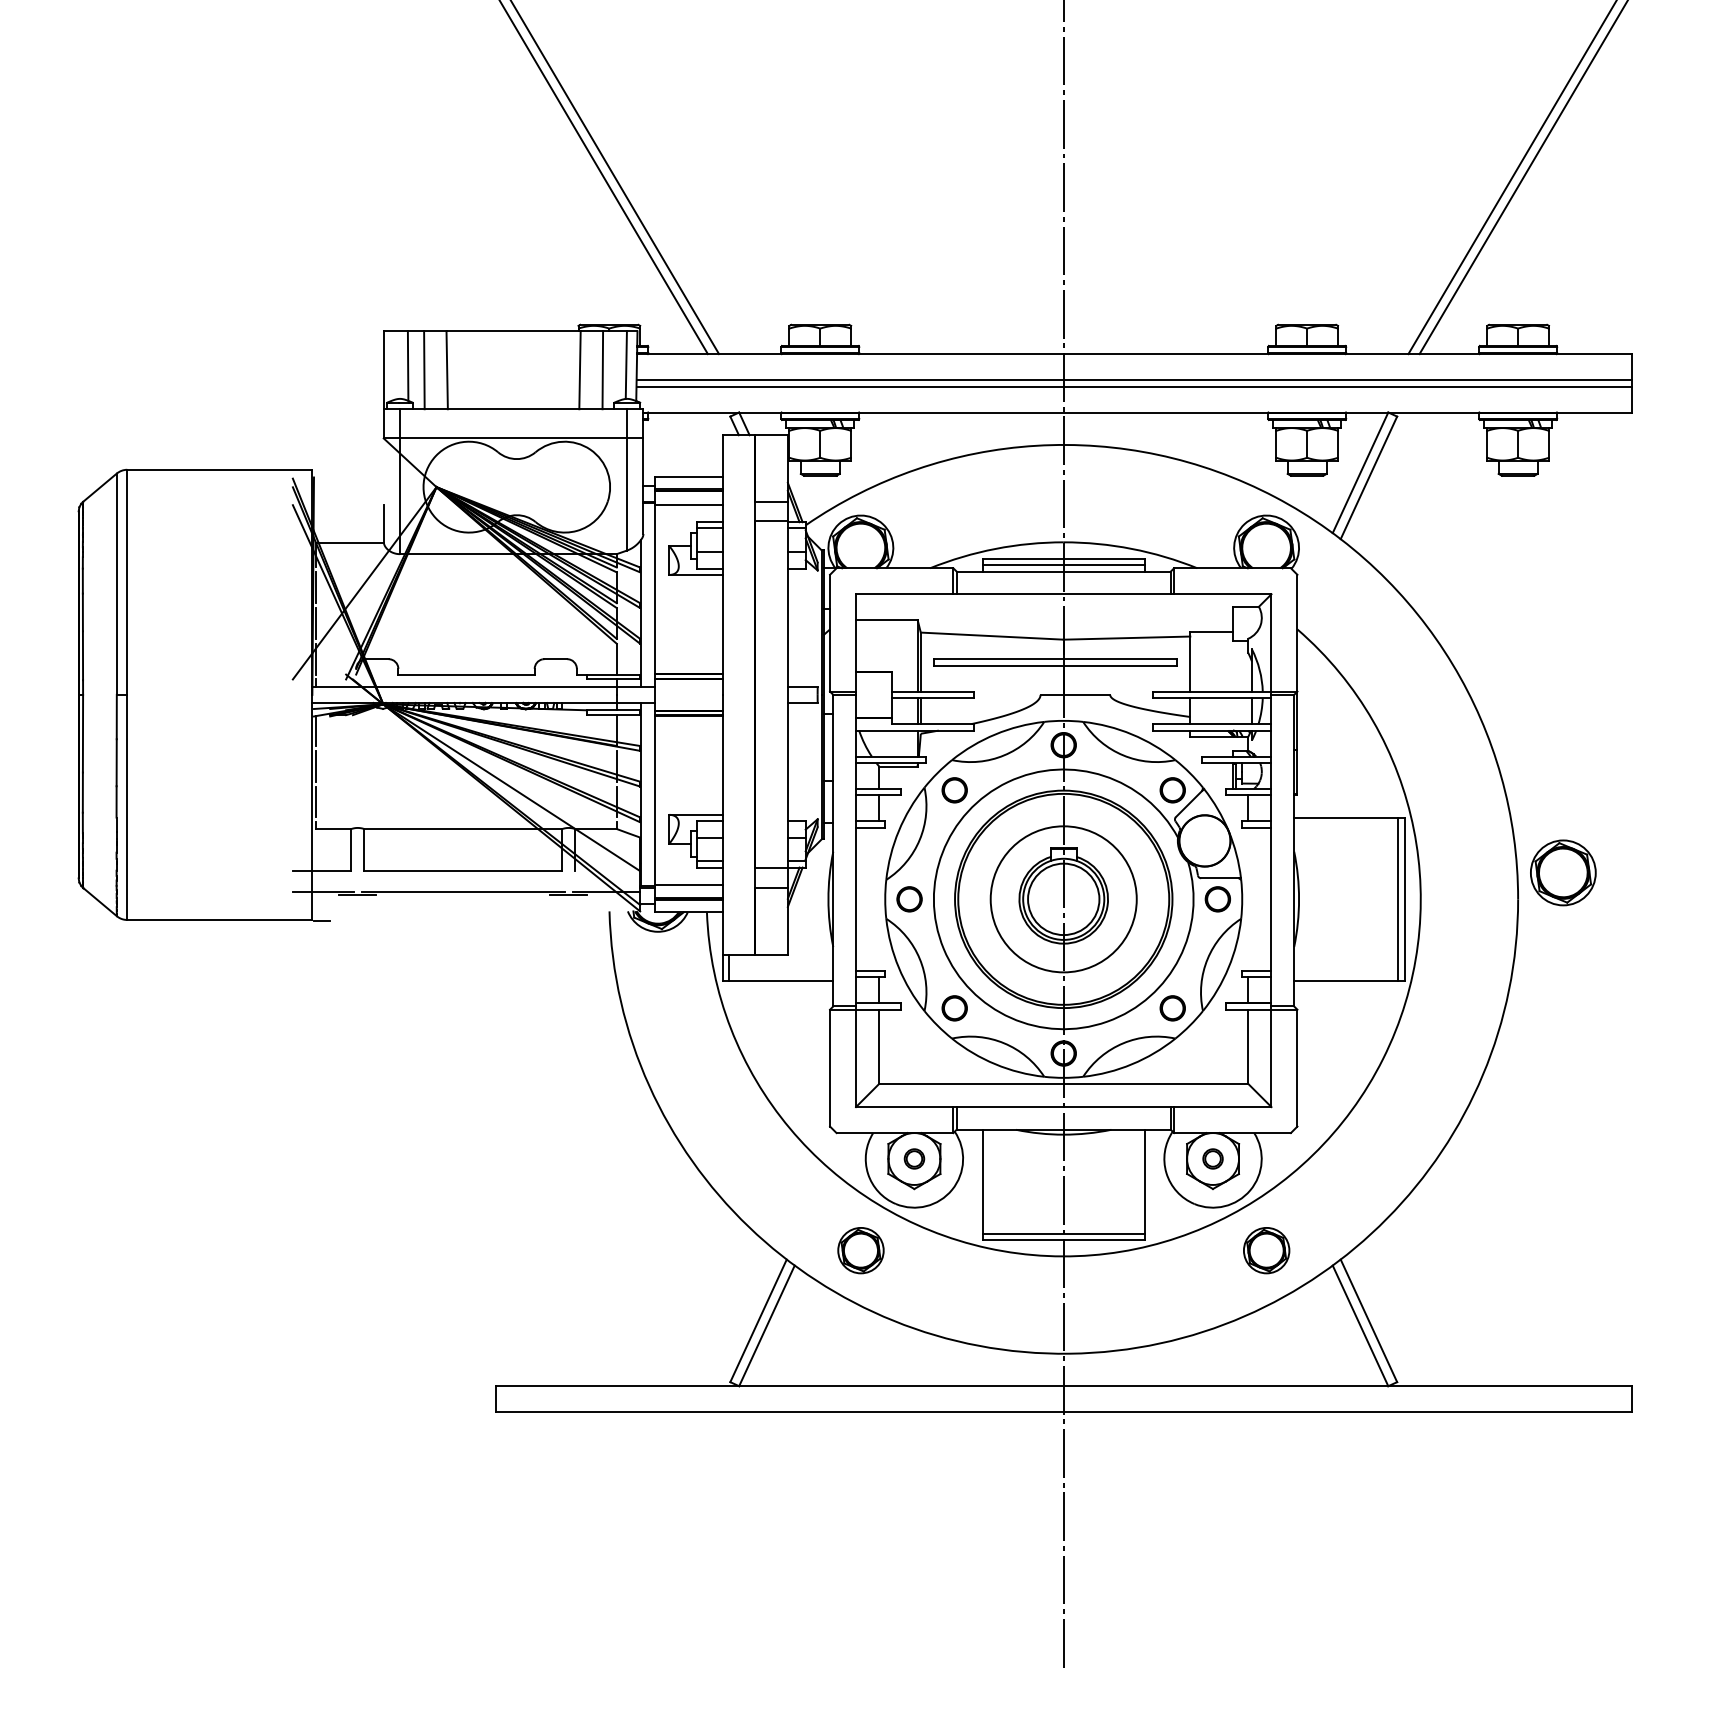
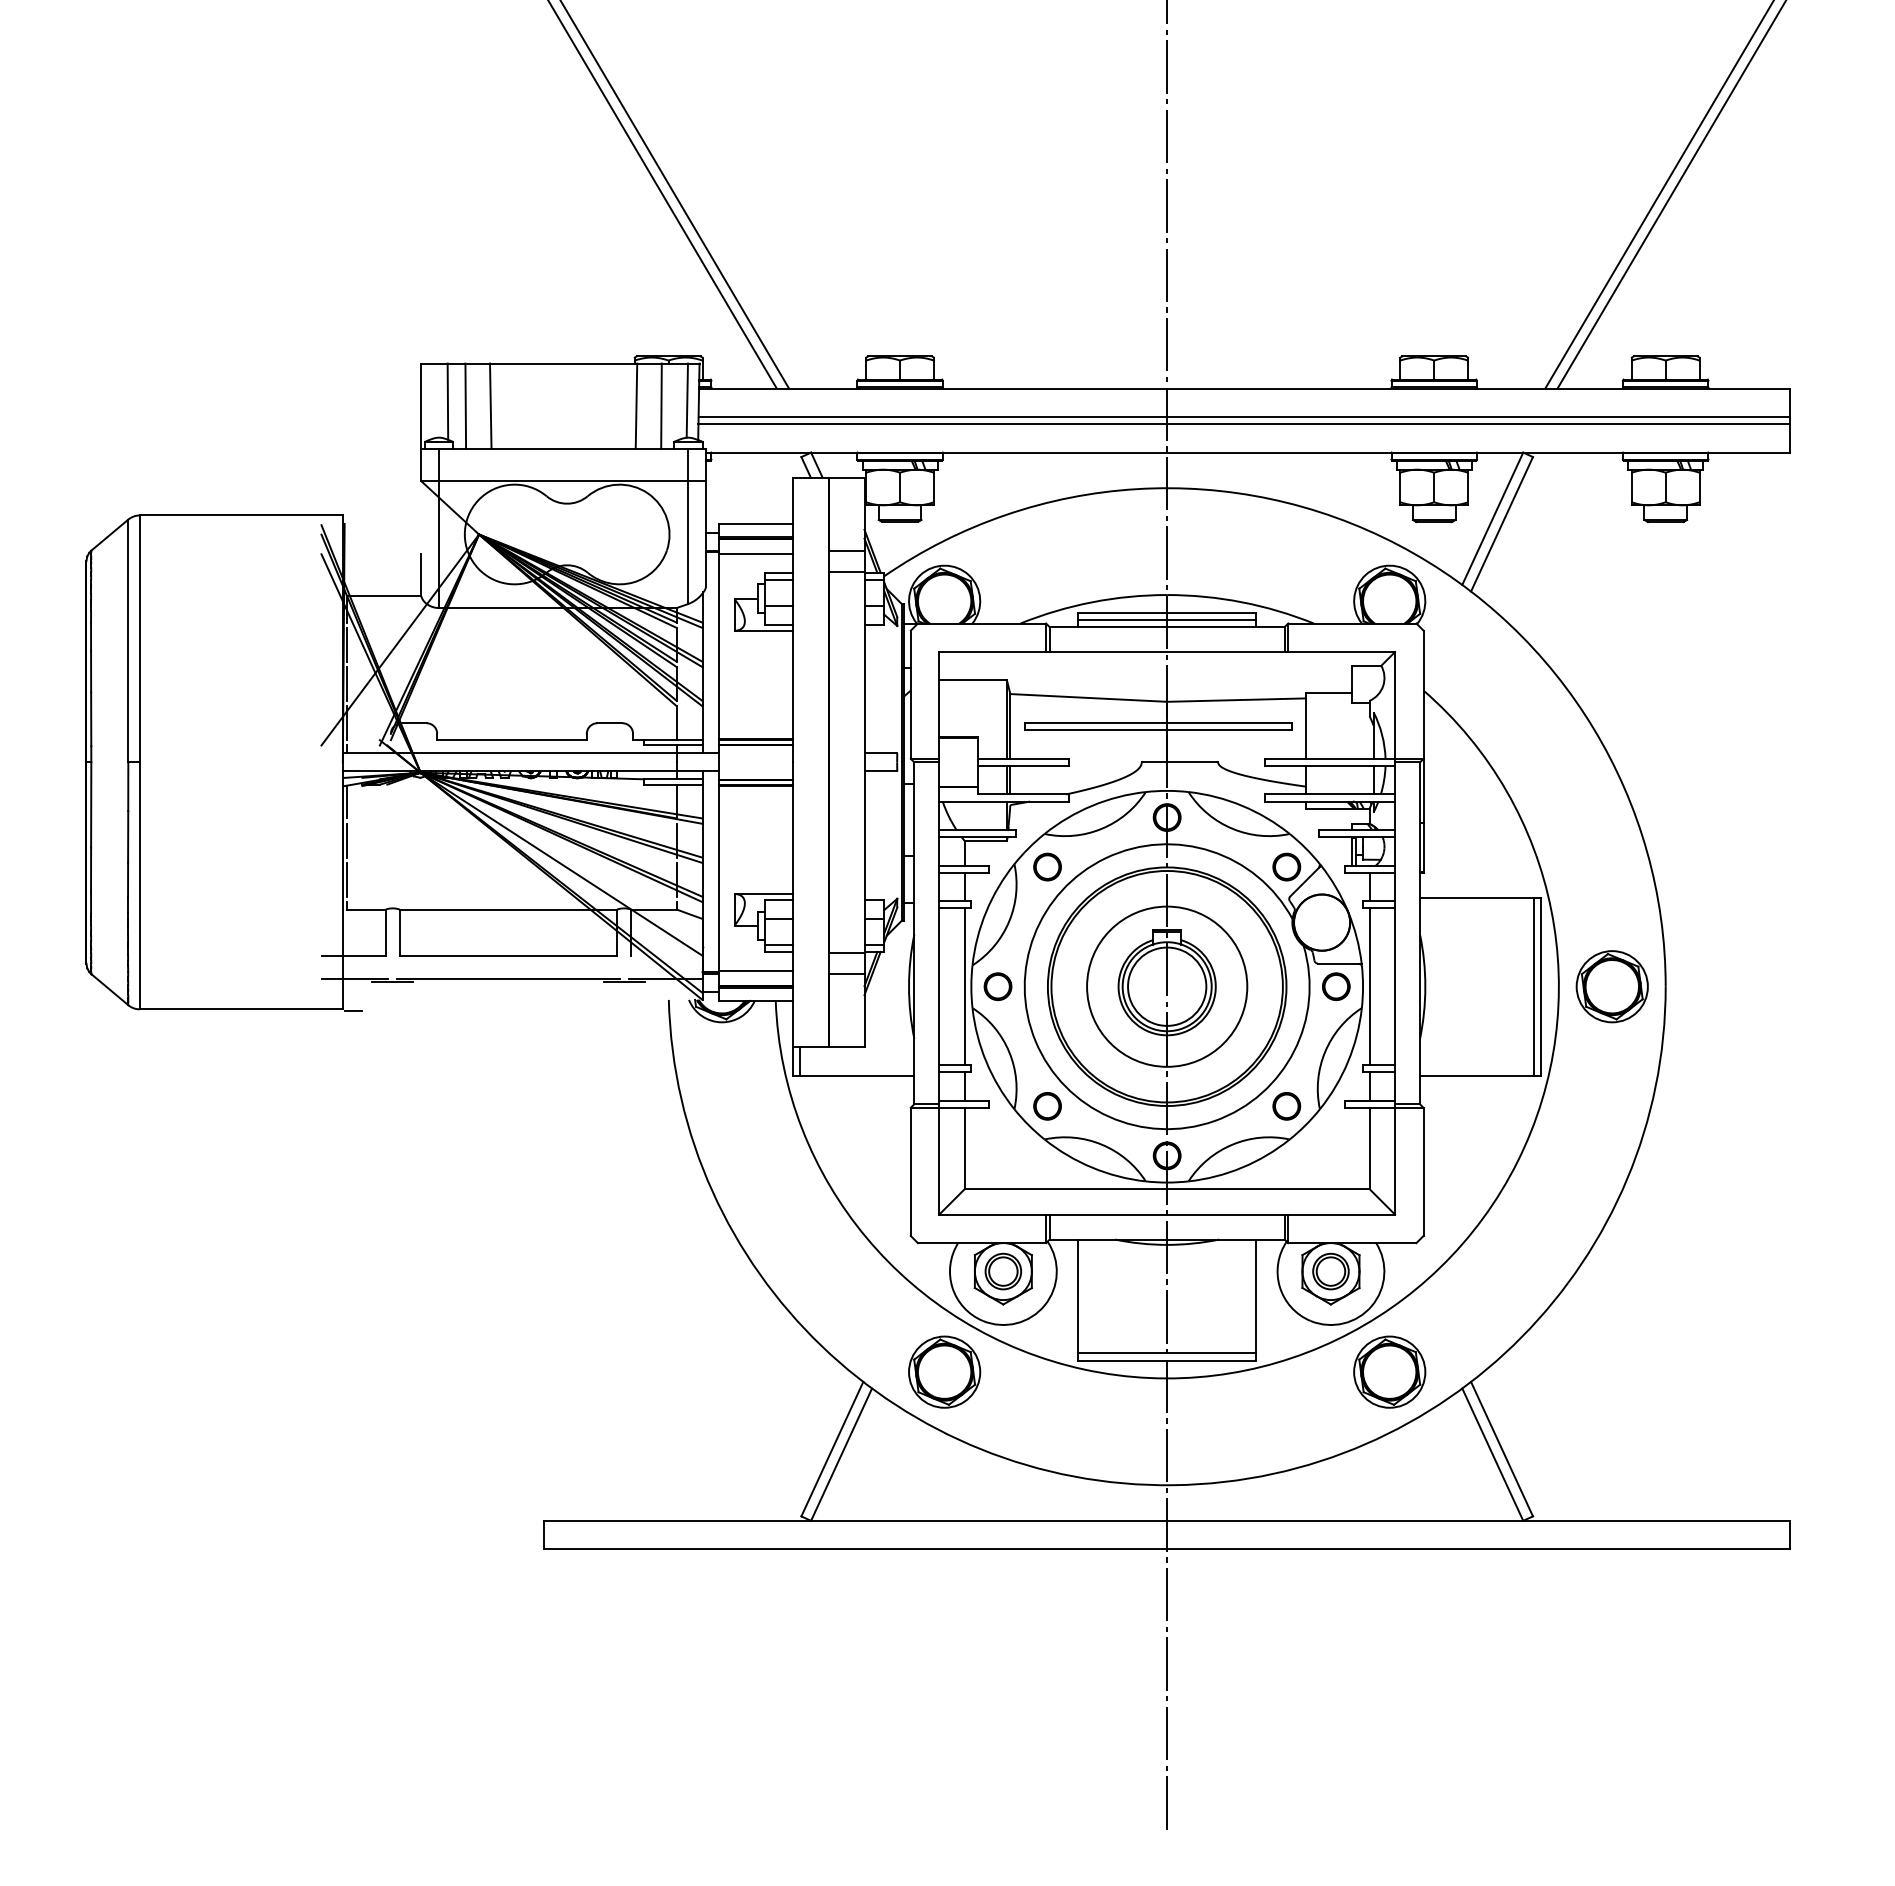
part: (1562, 872) -> (1611, 986), moved
line: (878, 899) -> (964, 986), added
line: (1248, 899) -> (1369, 986), added
part: (914, 1158) -> (1003, 1271), size x1.67
part: (1212, 1158) -> (1330, 1271), size x1.67
part: (860, 1250) -> (944, 1371), size x1.43
part: (1266, 1250) -> (1389, 1371), size x1.43

